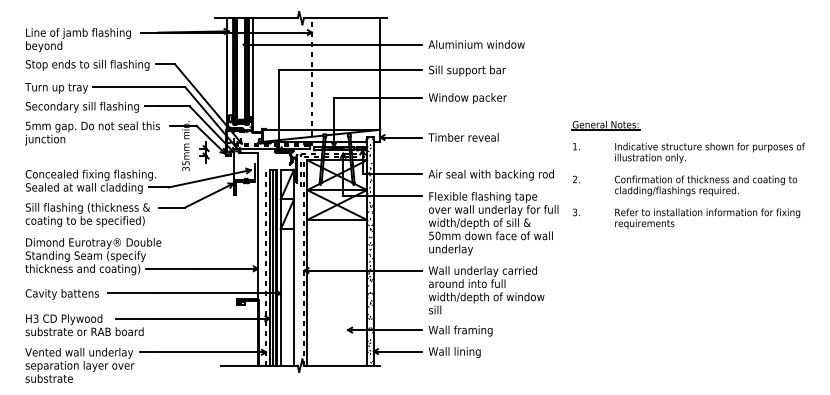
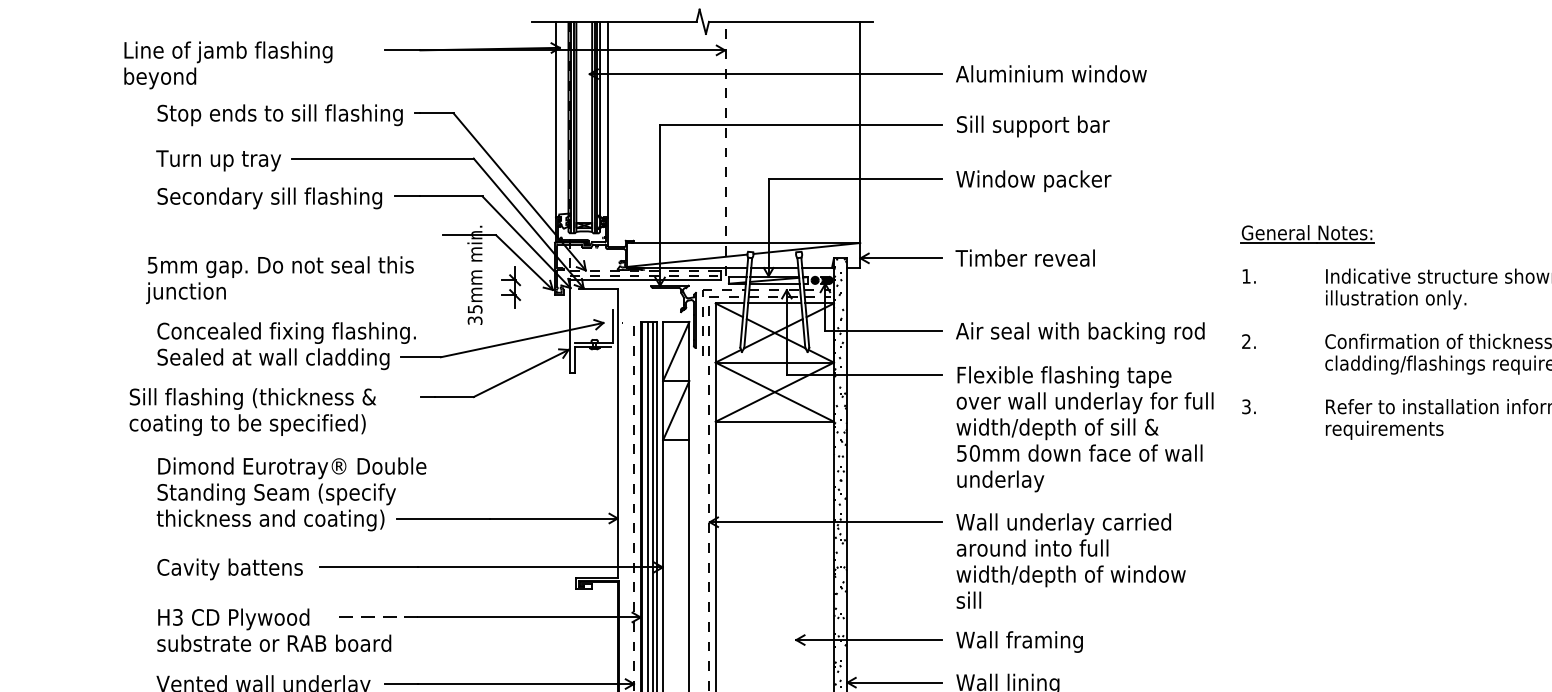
text: (78, 40) -> (228, 65), moved
text: (92, 133) -> (279, 280), moved
text: (87, 215) -> (252, 412), moved
line: (136, 318) -> (377, 617), solid -> dashed

